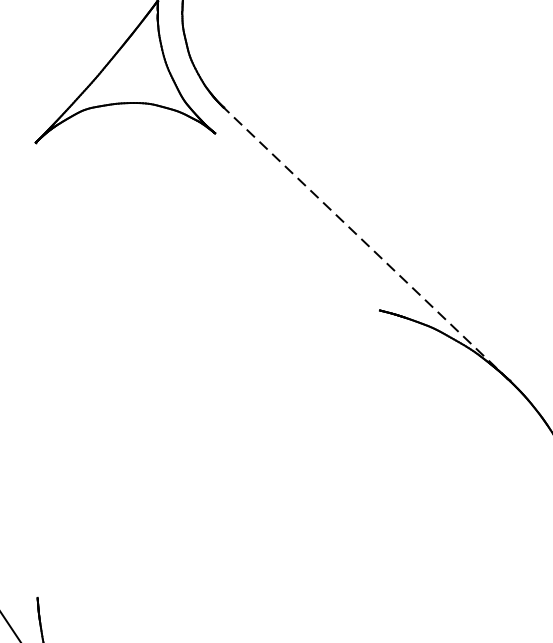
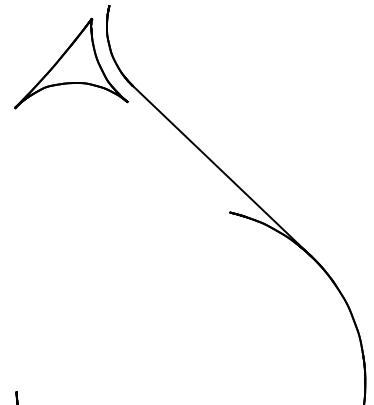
line: (367, 244) -> (222, 171), dashed -> solid

